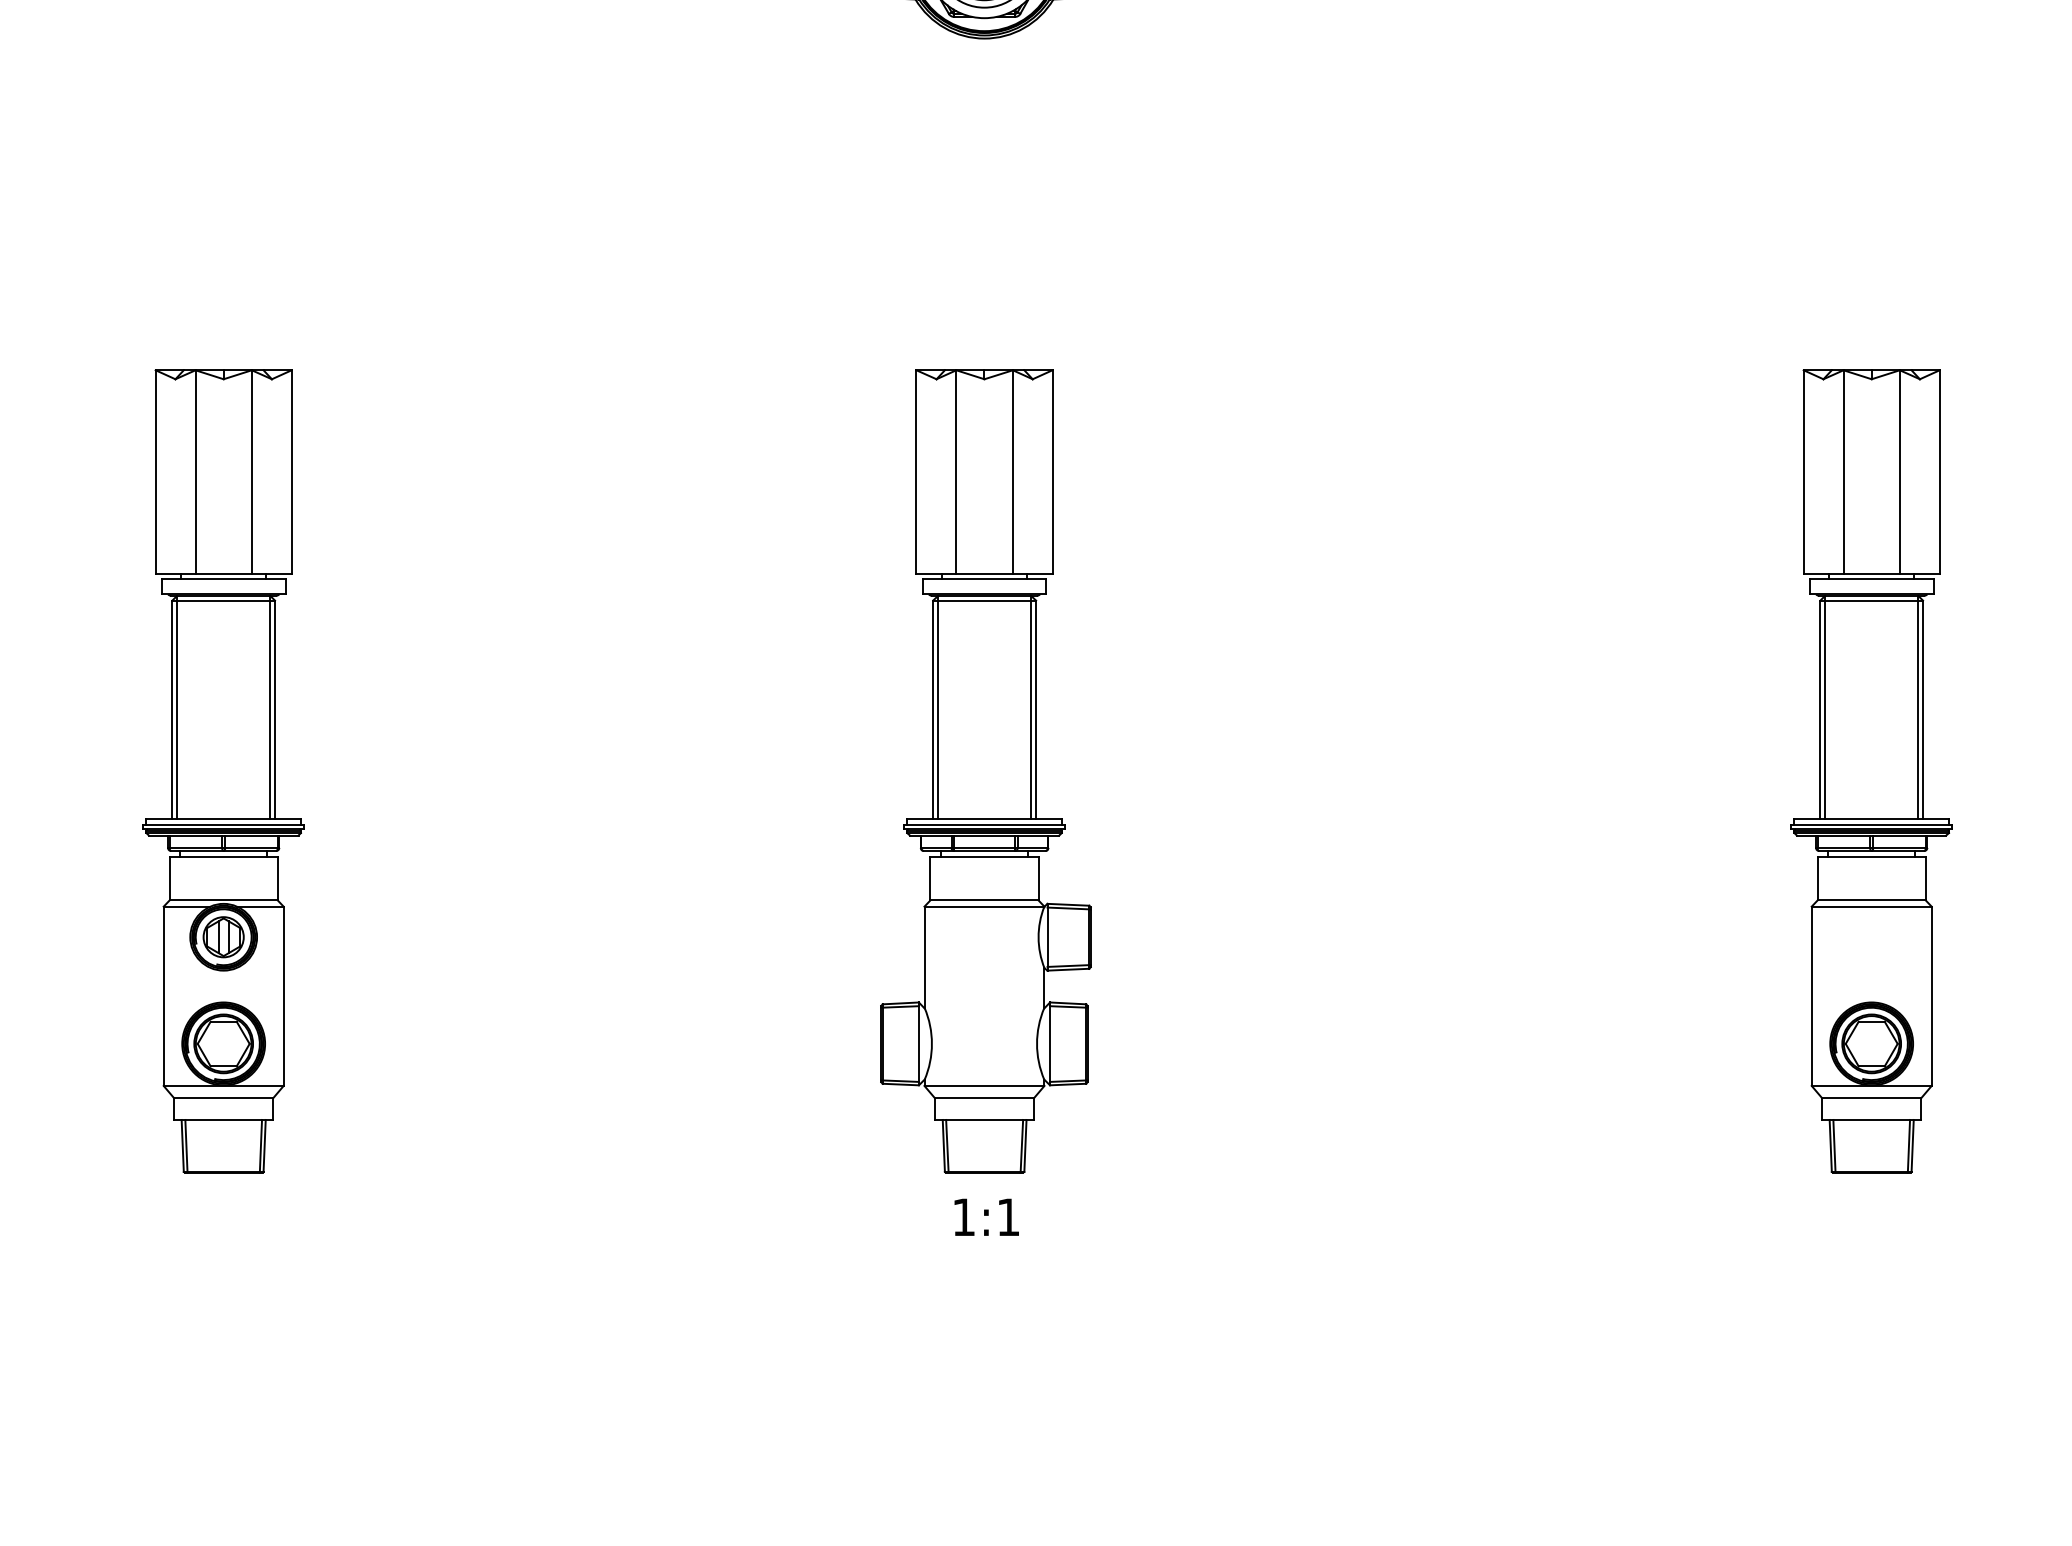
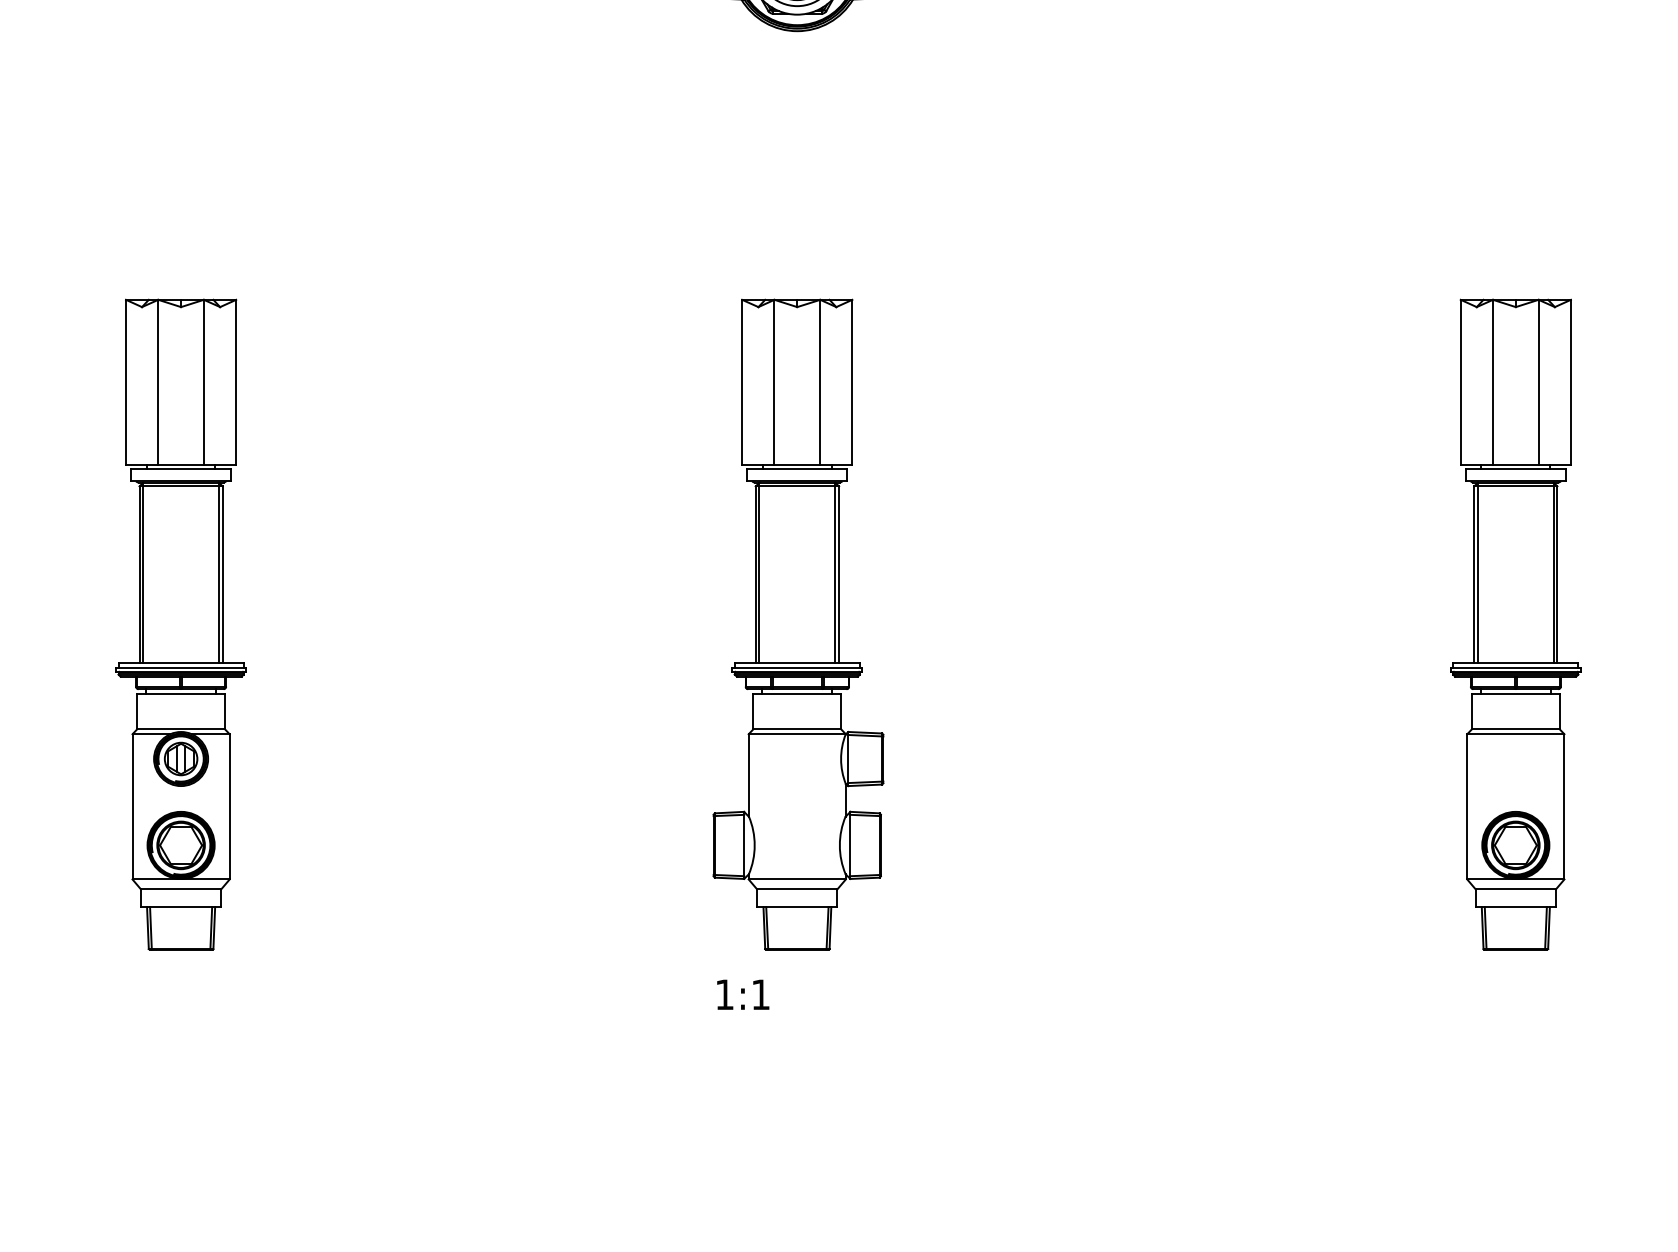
text: (986, 1216) -> (743, 994), moved

